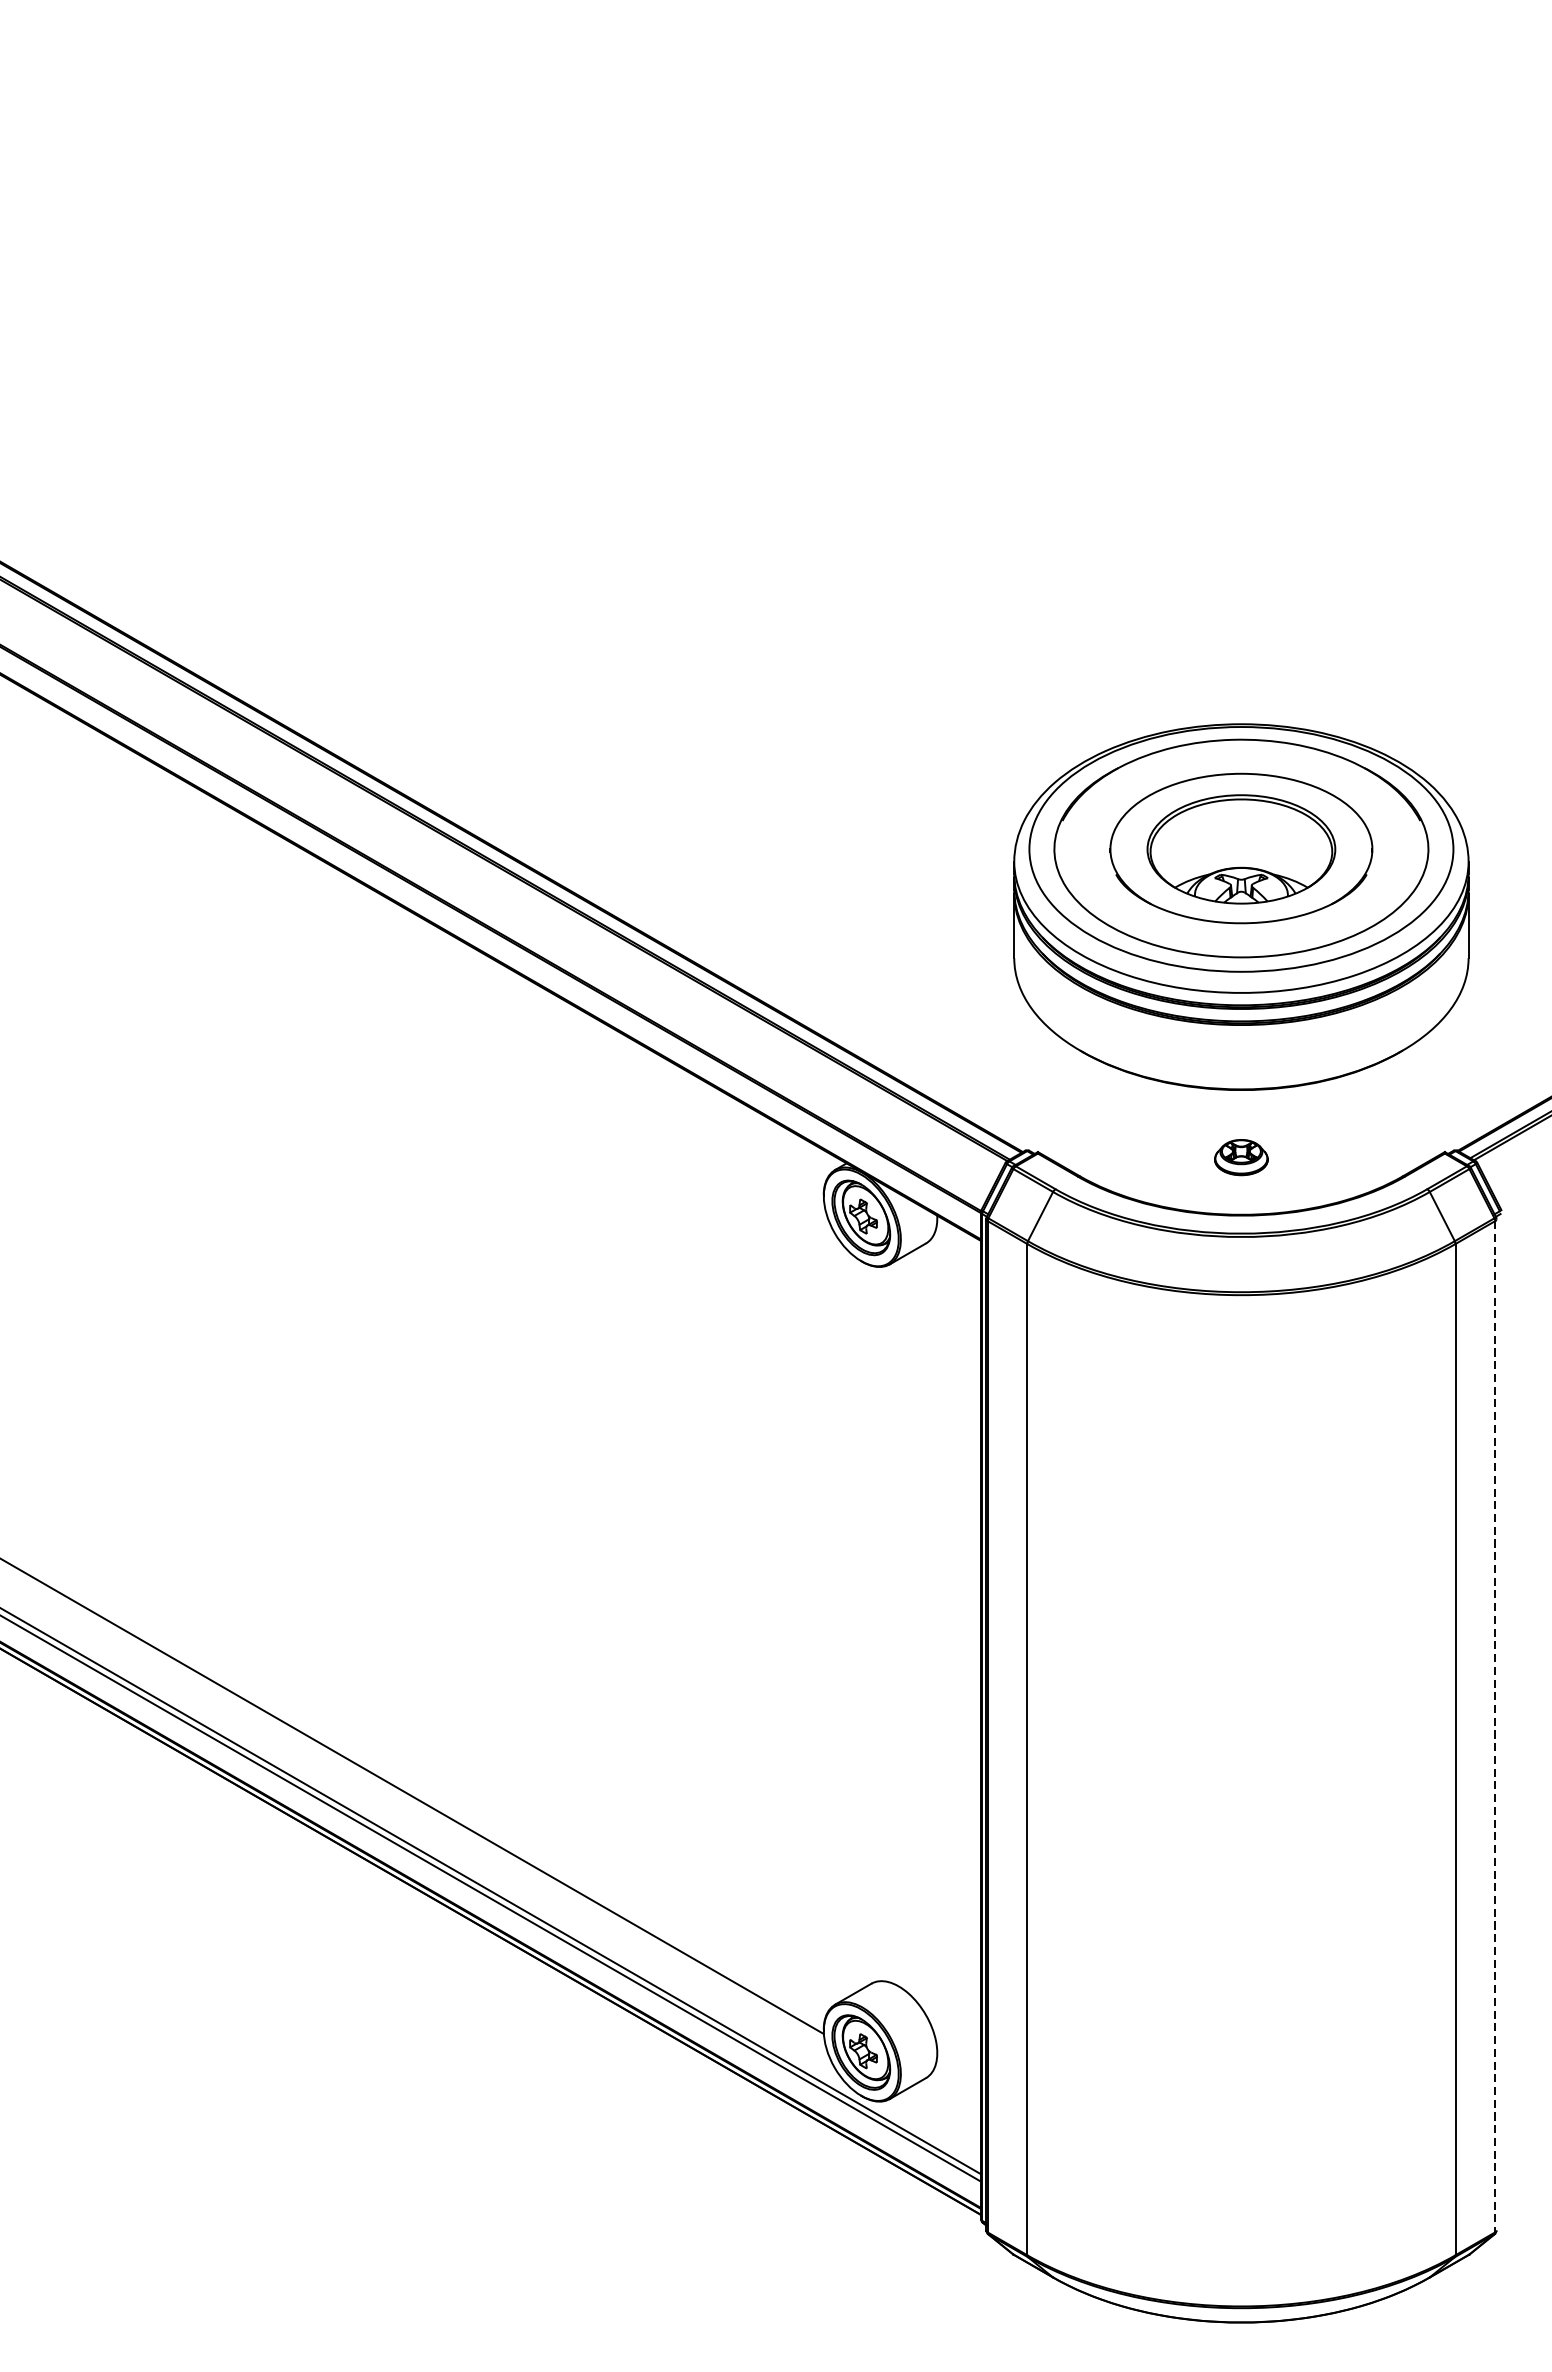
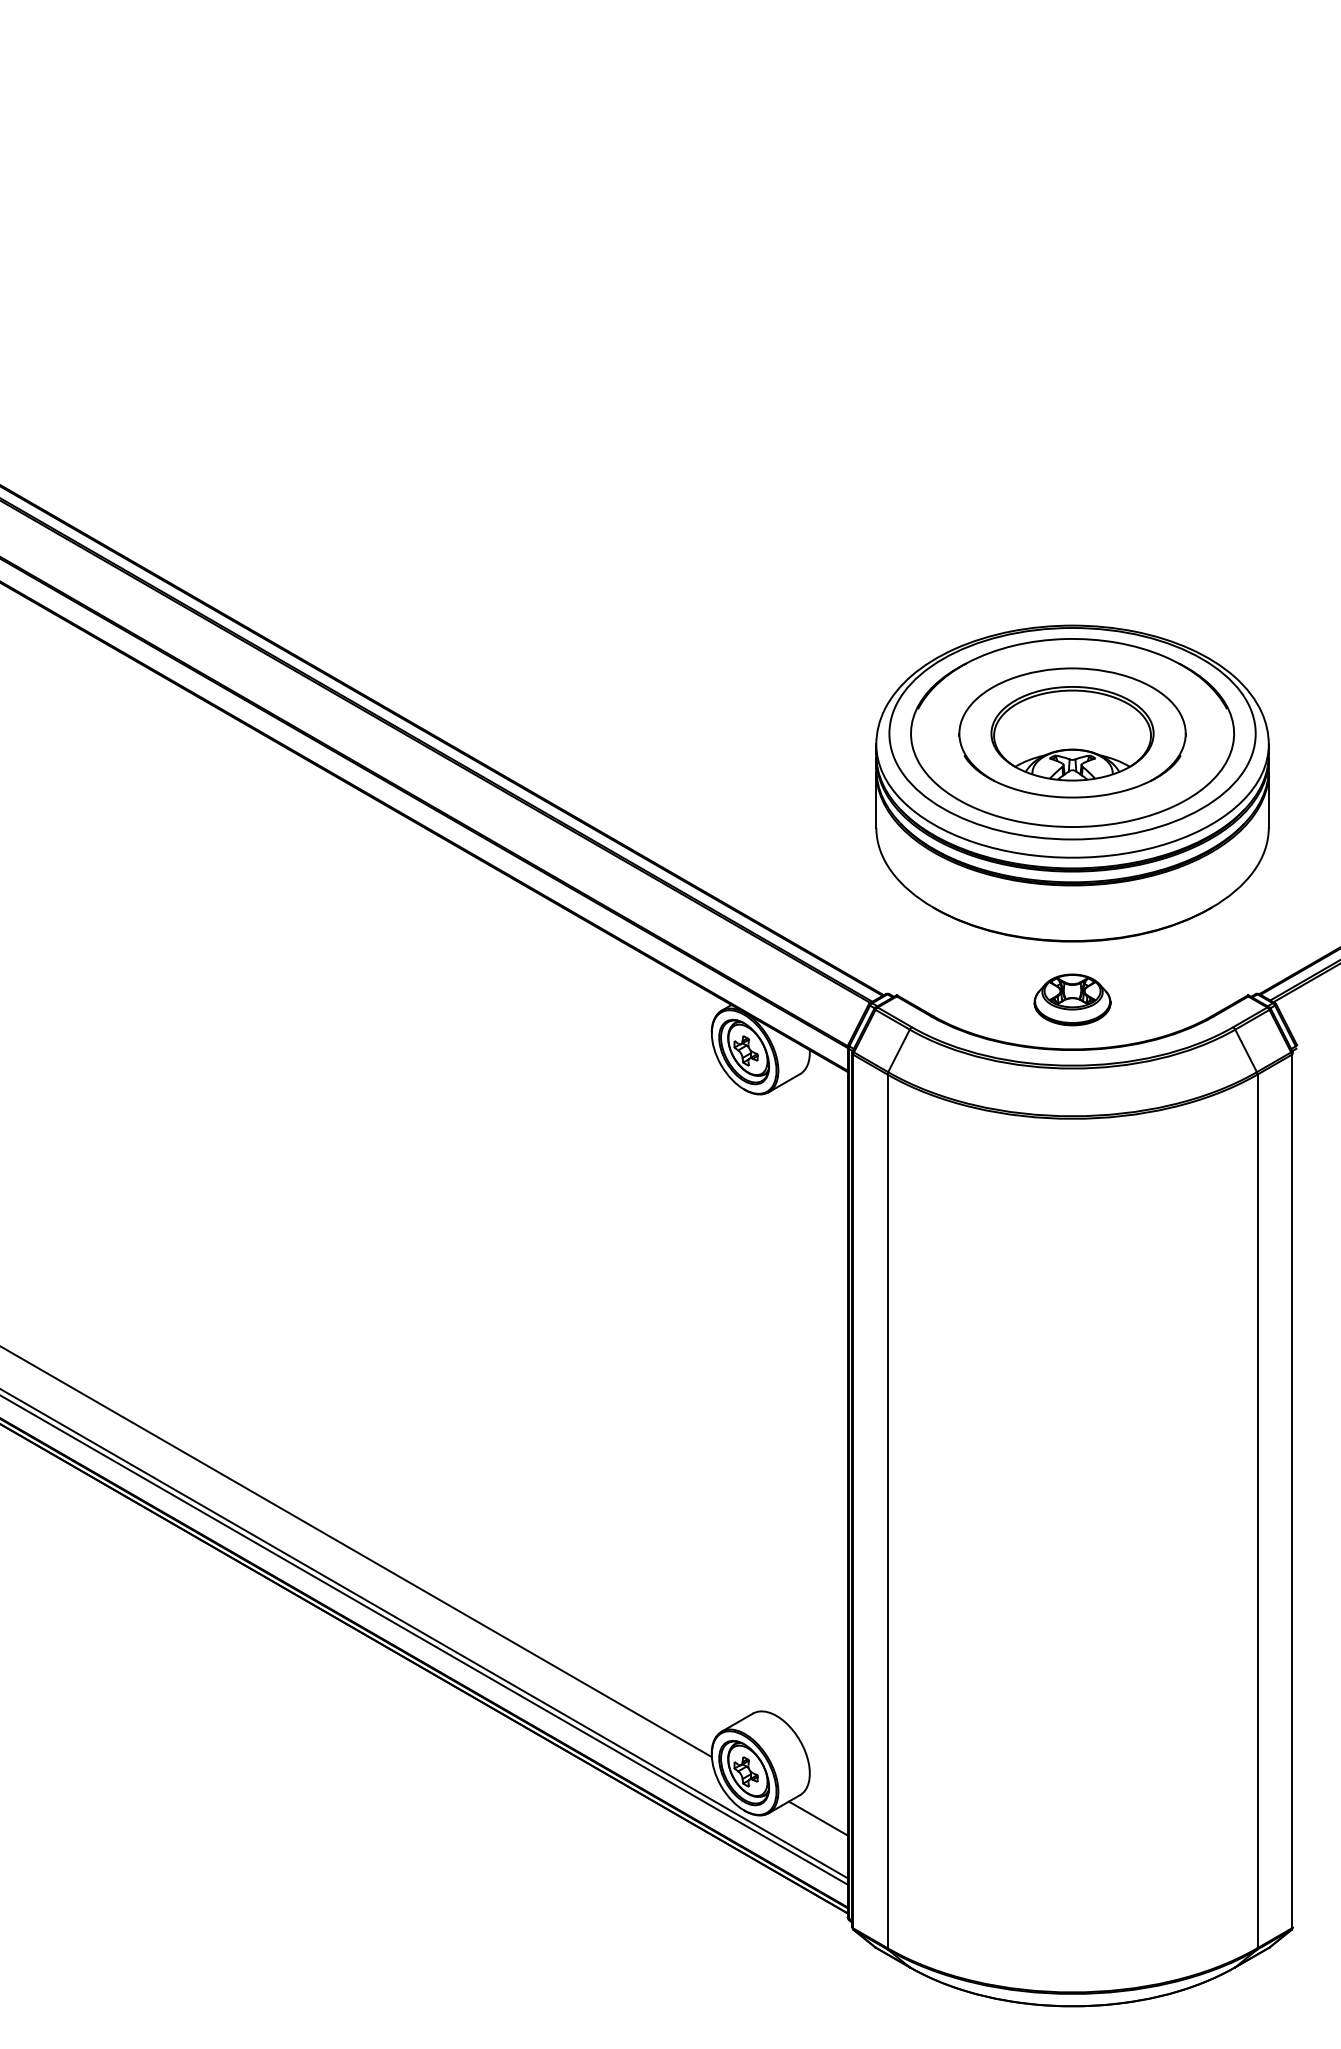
part: (1241, 1157) -> (1072, 999), size x1.67
line: (1494, 1726) -> (1291, 1491), dashed -> solid
line: (946, 2105) -> (817, 1818), added

